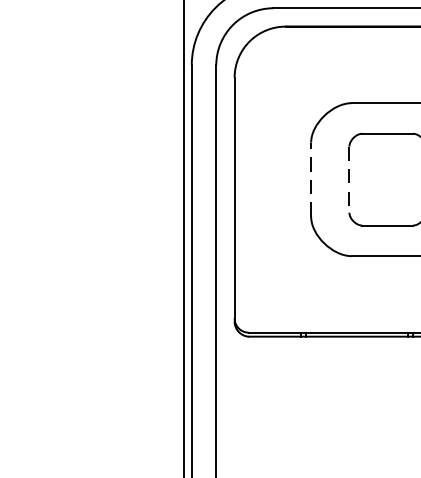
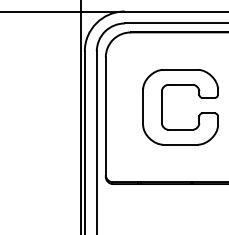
line: (311, 178) -> (143, 106), dashed -> solid
line: (348, 180) -> (161, 107), dashed -> solid

